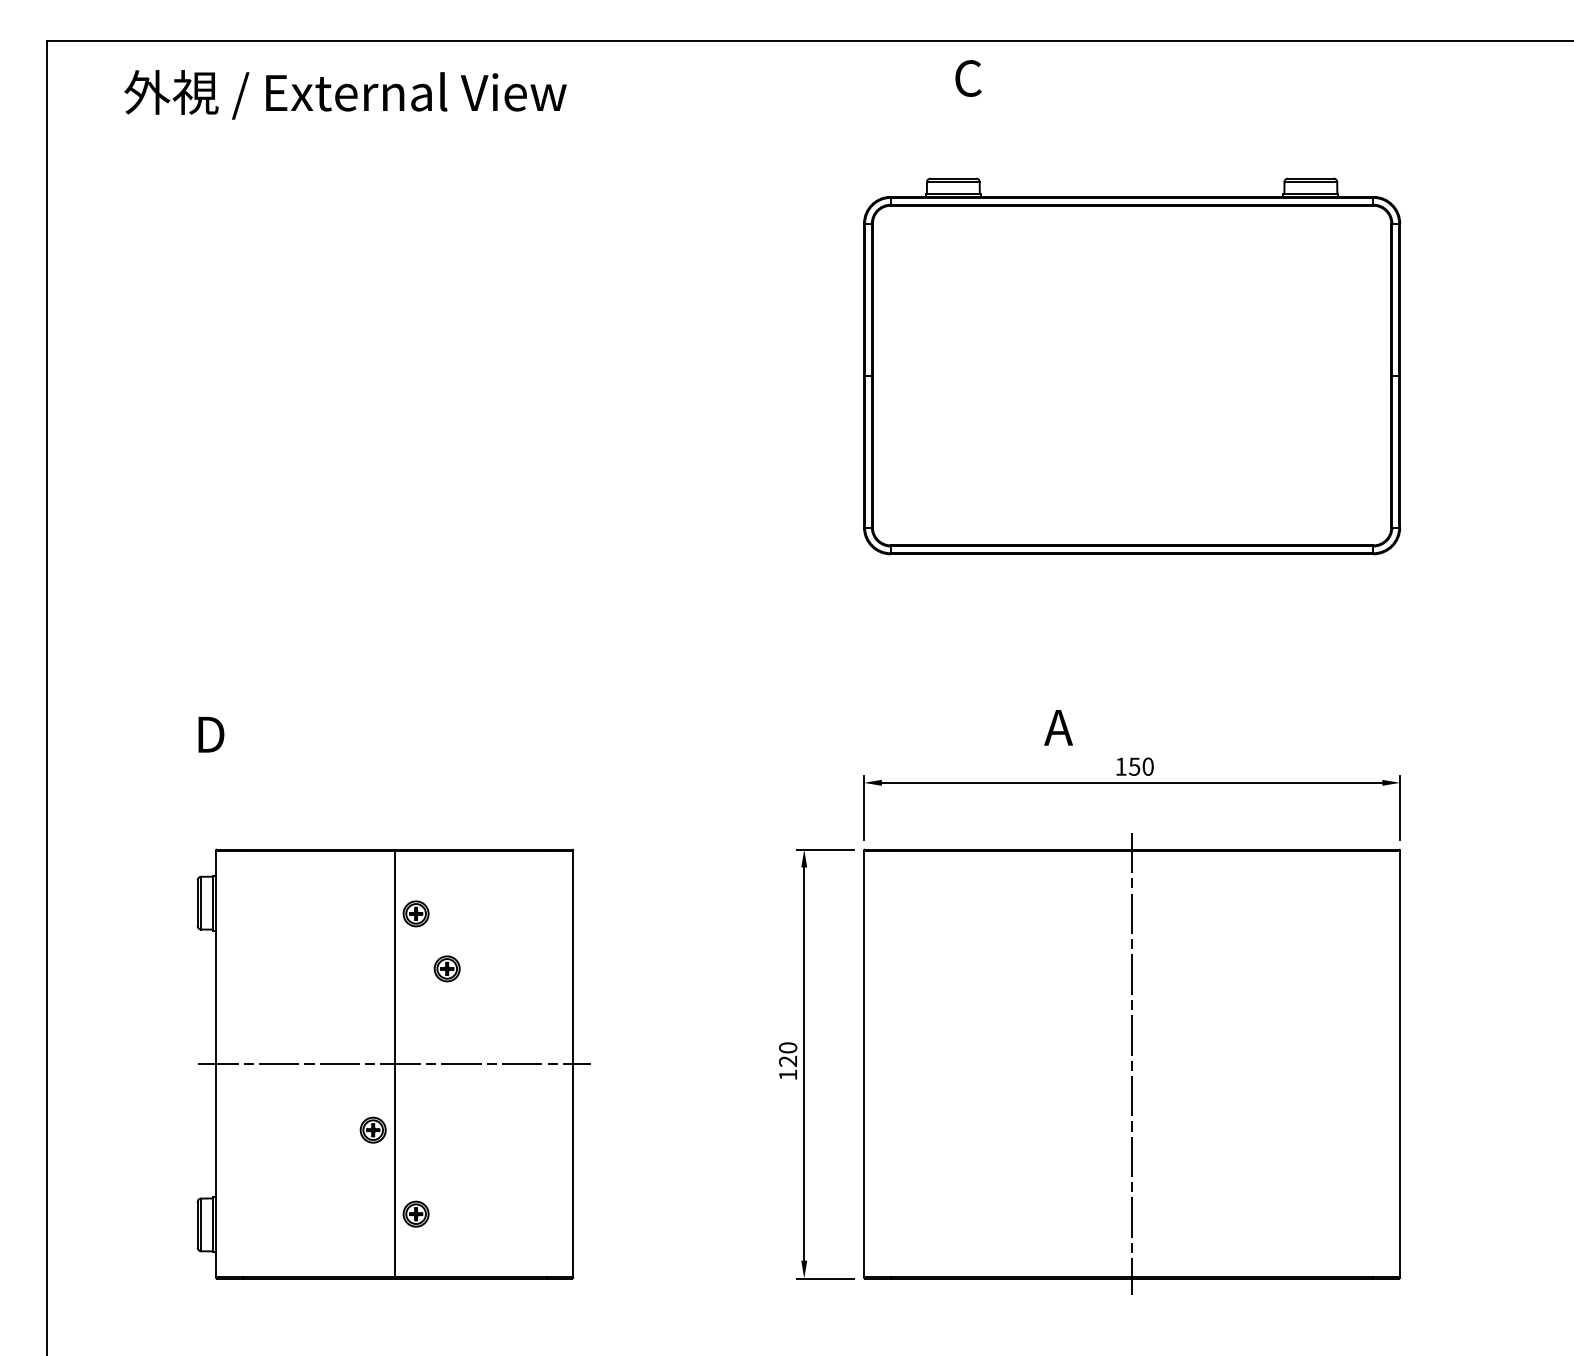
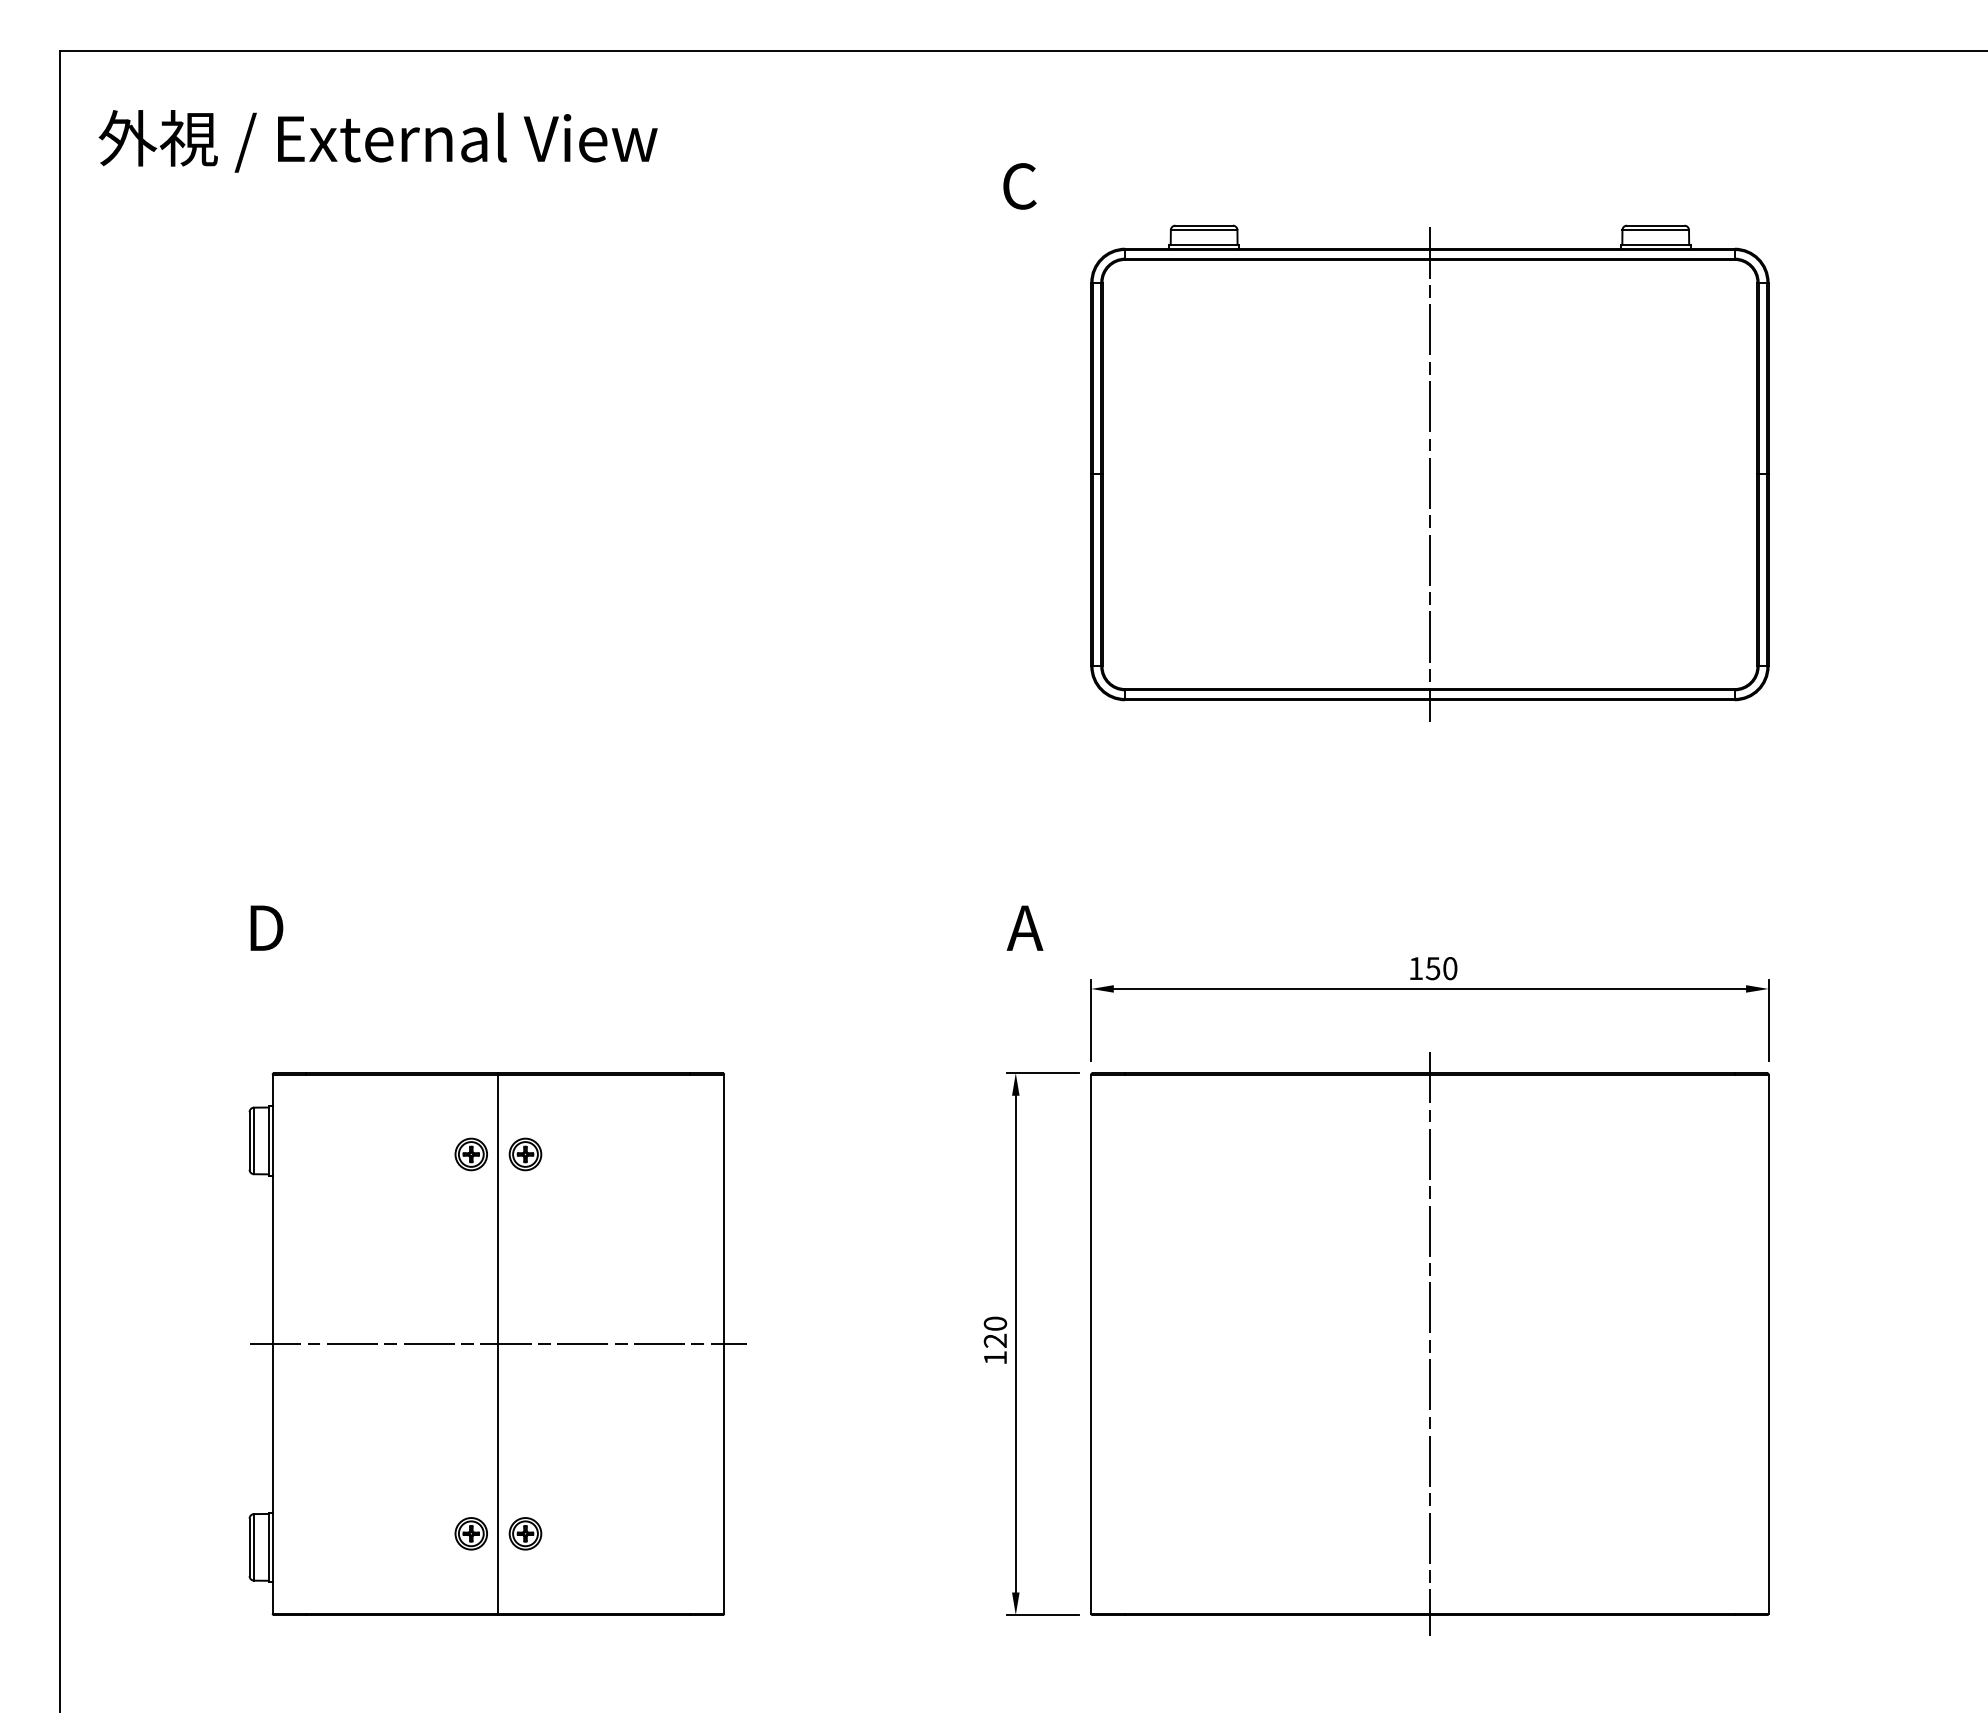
text: (968, 78) -> (1019, 186), moved
text: (345, 94) -> (378, 140), moved
line: (1132, 375) -> (1430, 474), added
text: (1058, 727) -> (1024, 927), moved
part: (446, 968) -> (470, 1153), moved
part: (372, 1129) -> (470, 1532), moved

